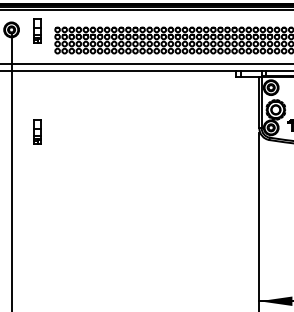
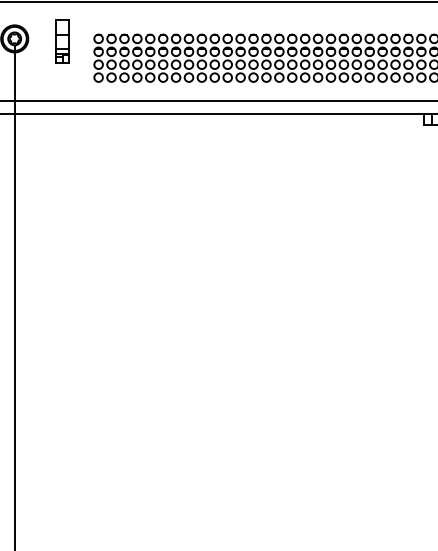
part: (37, 131) -> (61, 224), removed

